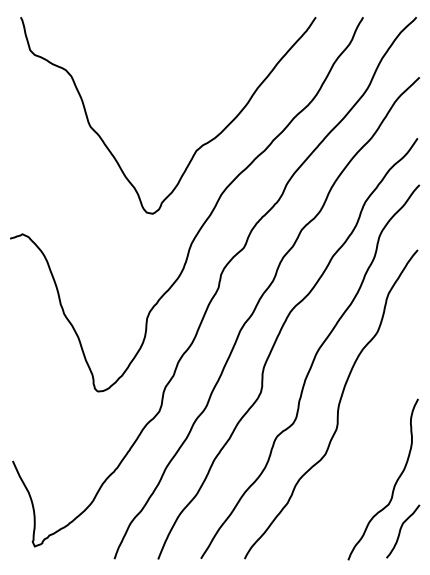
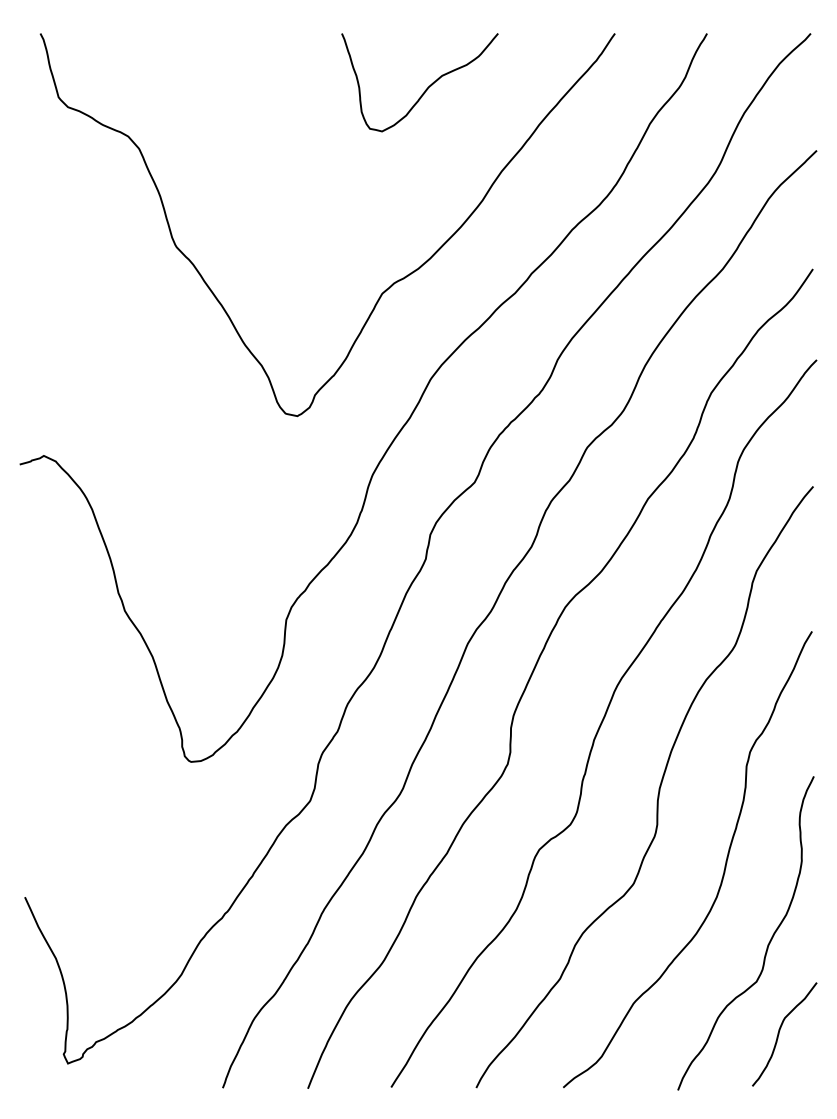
curve: (218, 45) -> (425, 88), added
curve: (371, 445) -> (723, 866), added

